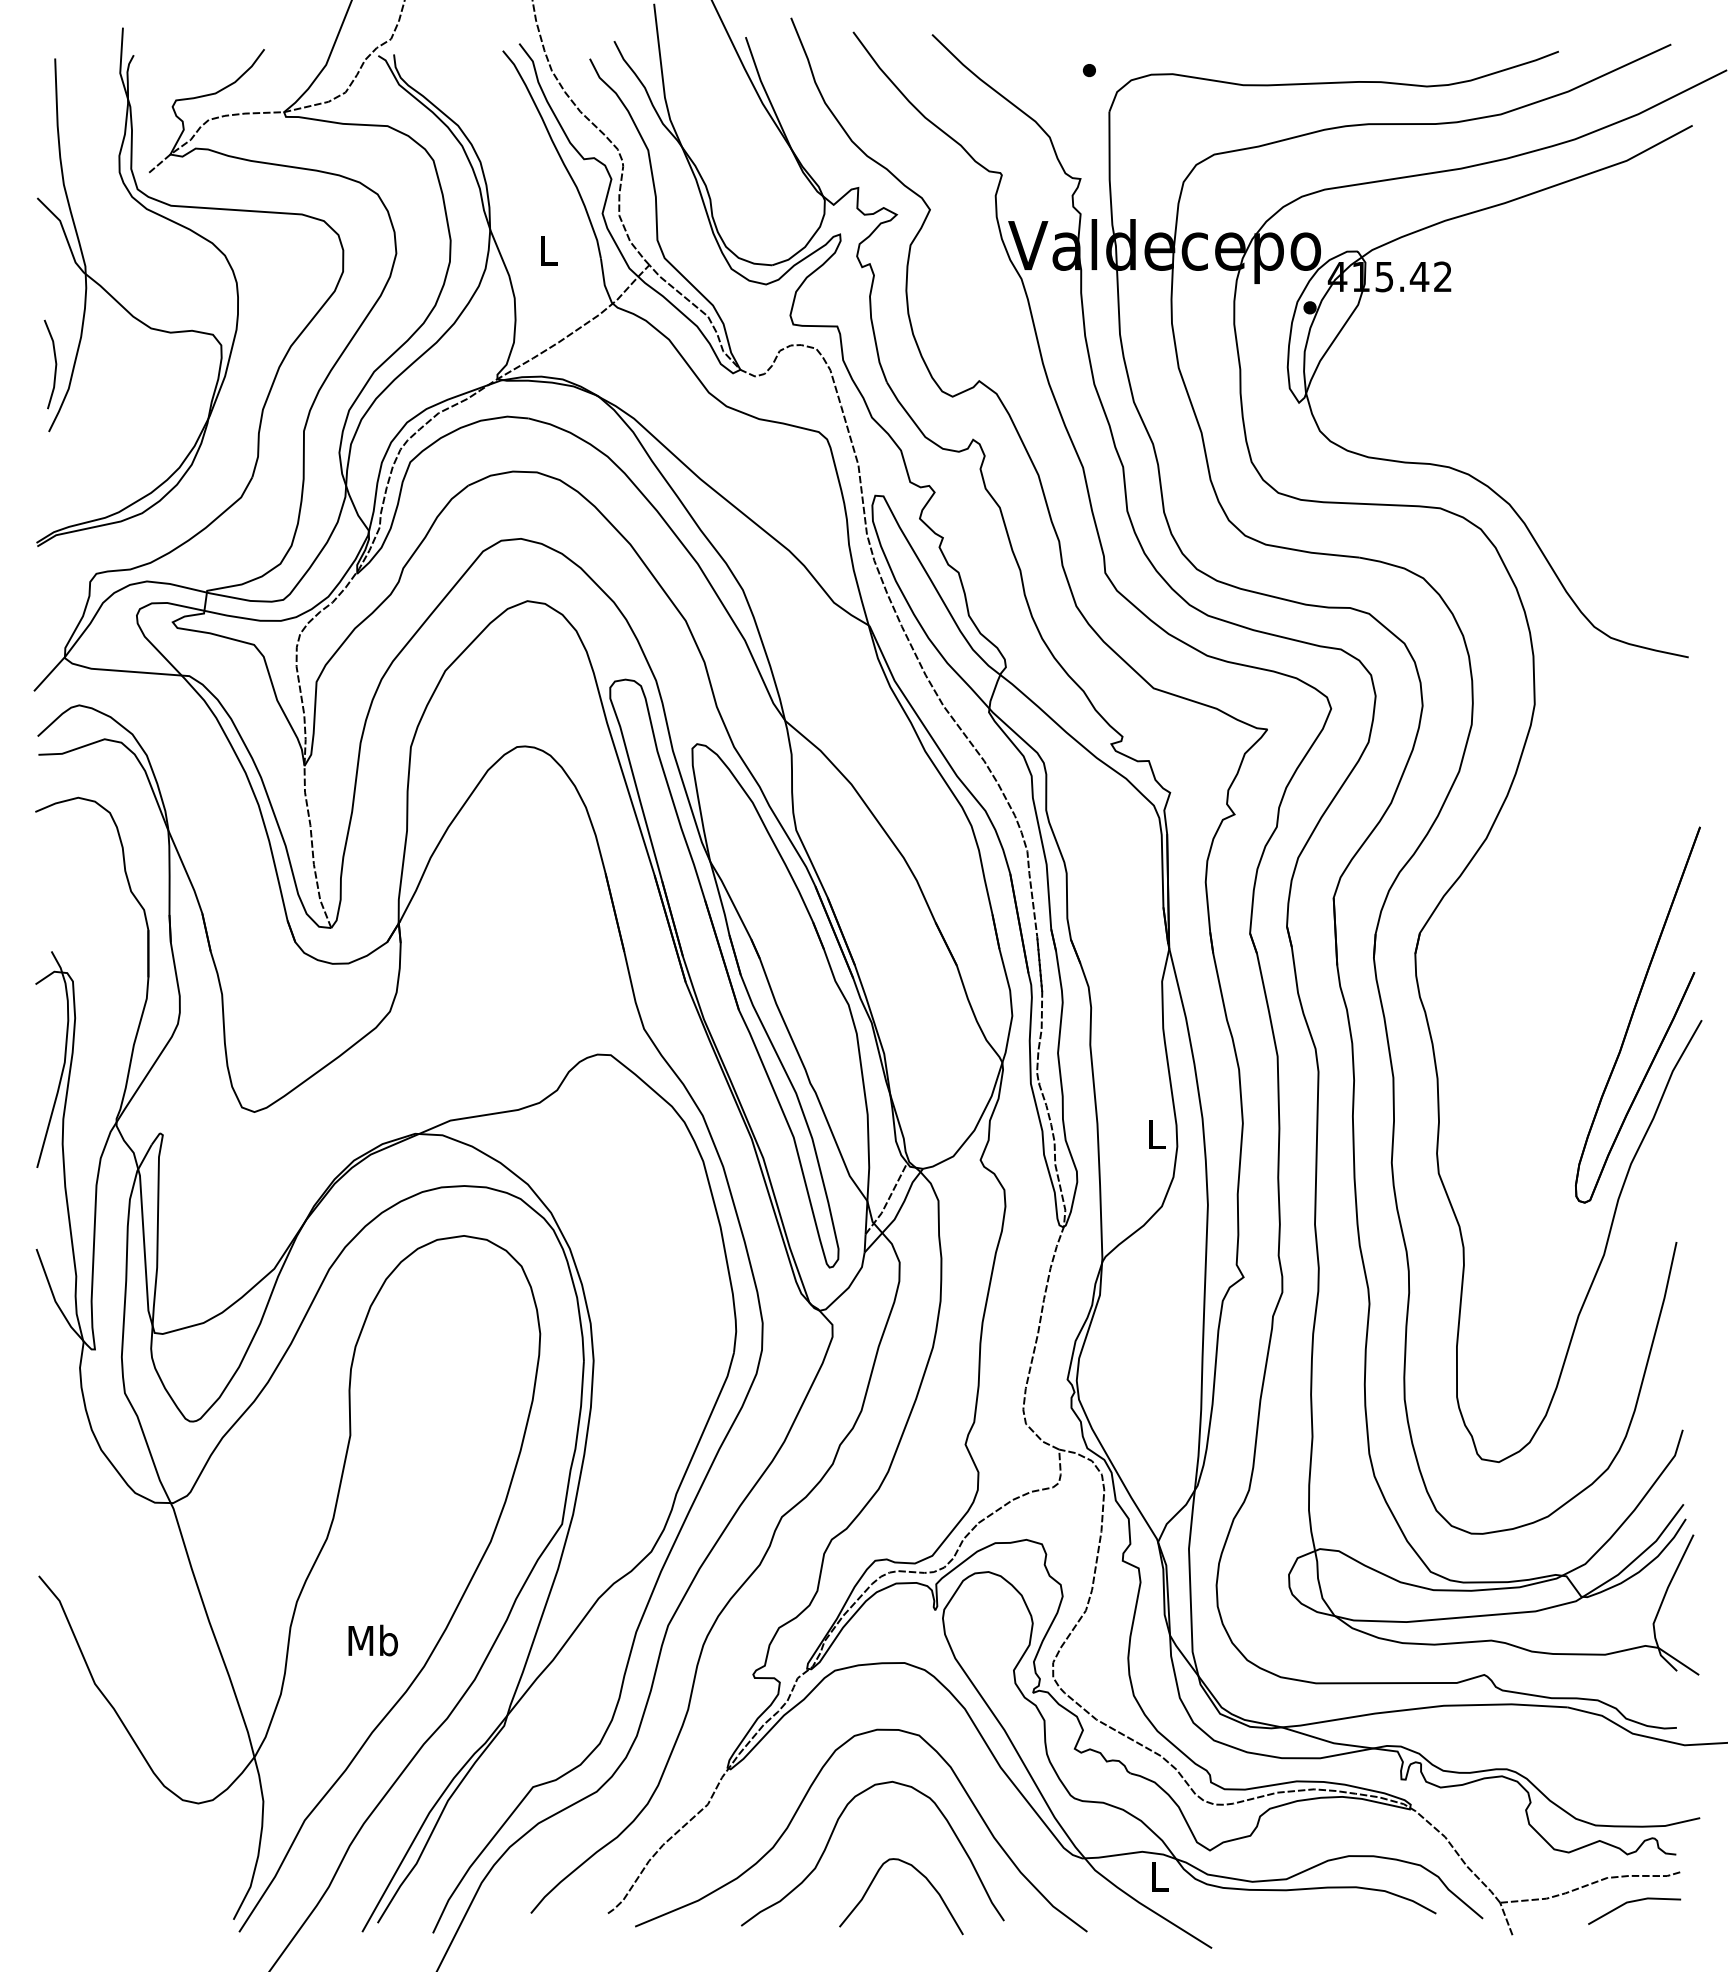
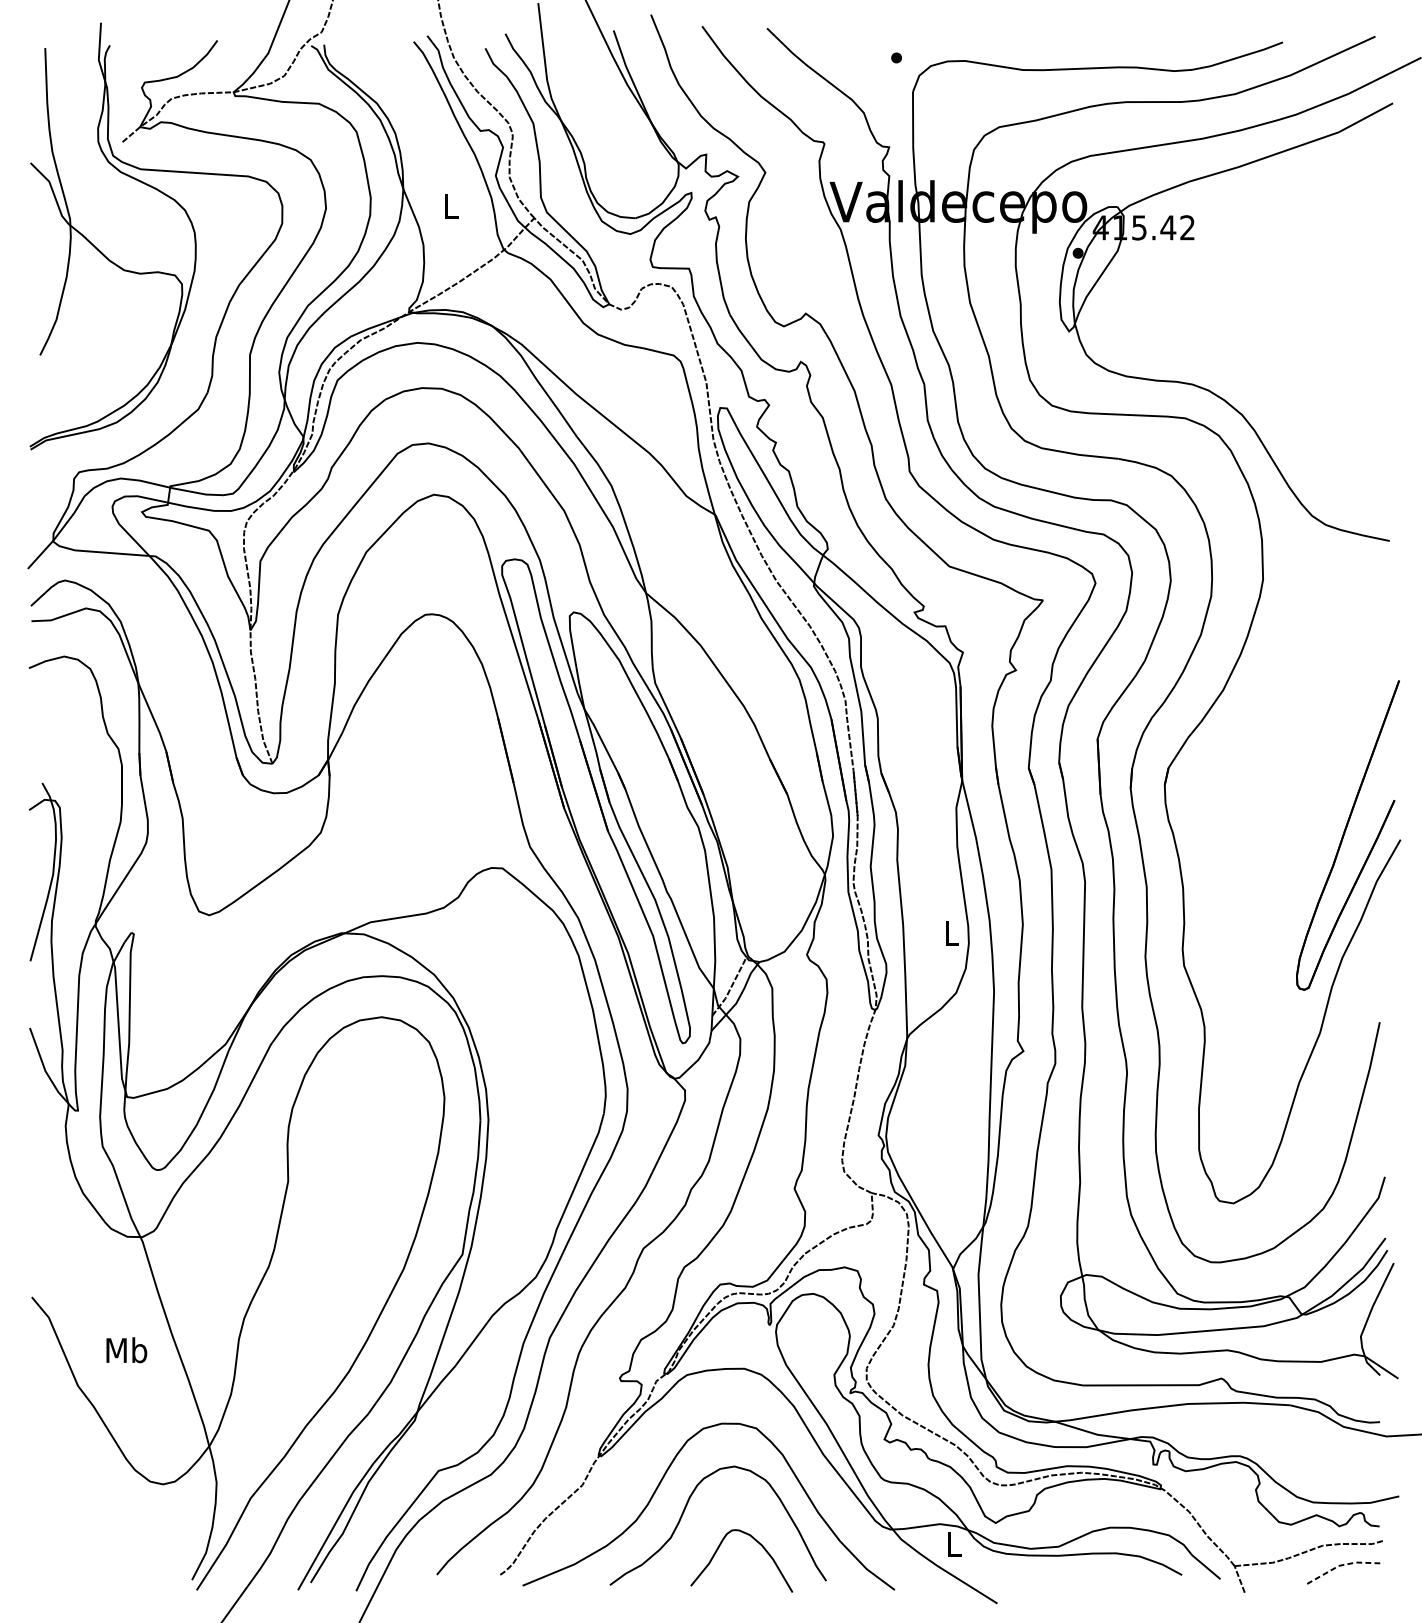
line: (55, 364) -> (45, 299), removed
text: (372, 1640) -> (126, 1350), moved
line: (1632, 1901) -> (1343, 1565), solid -> dashed

